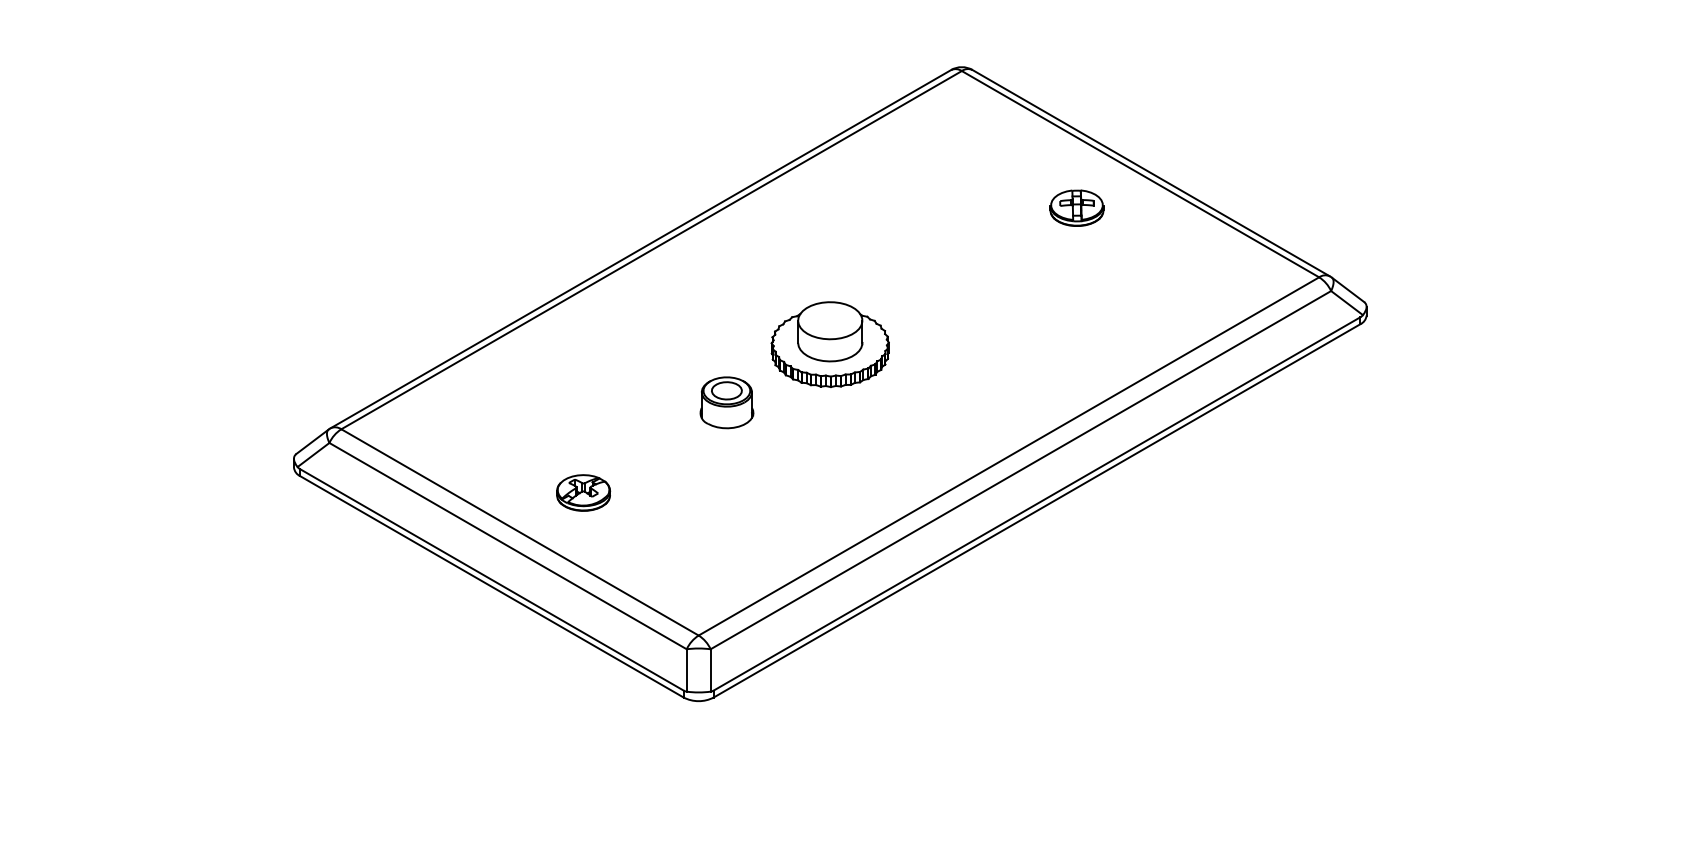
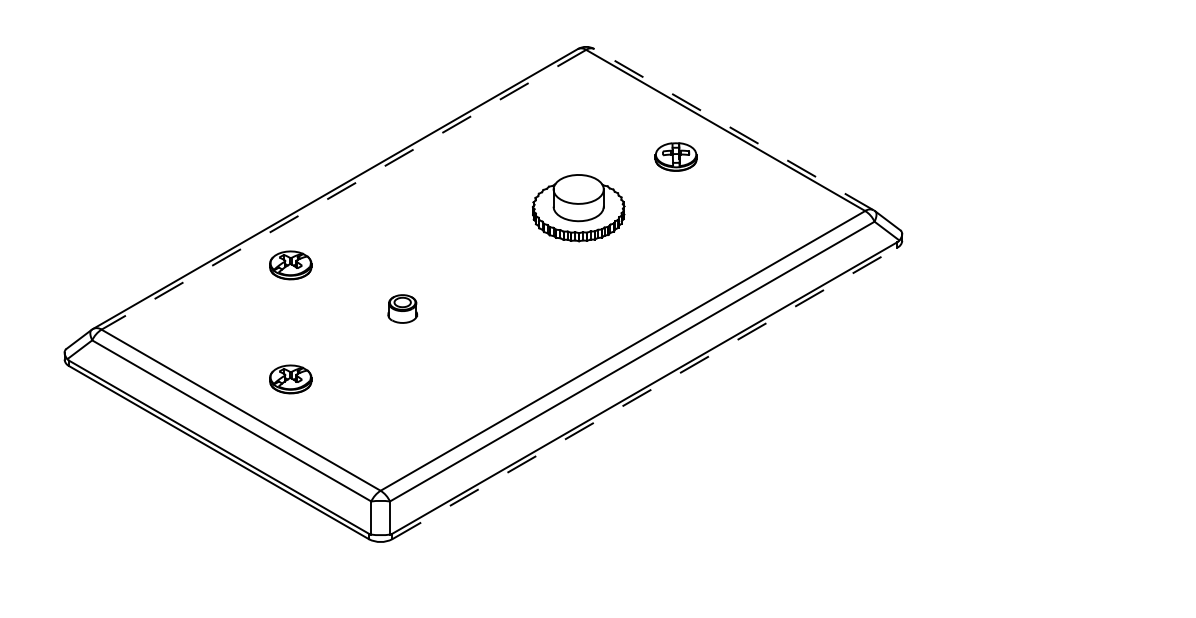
line: (1150, 172) -> (733, 129), solid -> dashed
line: (651, 250) -> (343, 190), solid -> dashed
part: (829, 344) -> (578, 208), moved
part: (583, 346) -> (290, 265), added
part: (726, 402) -> (402, 308), size x0.7
line: (1037, 510) -> (645, 393), solid -> dashed

